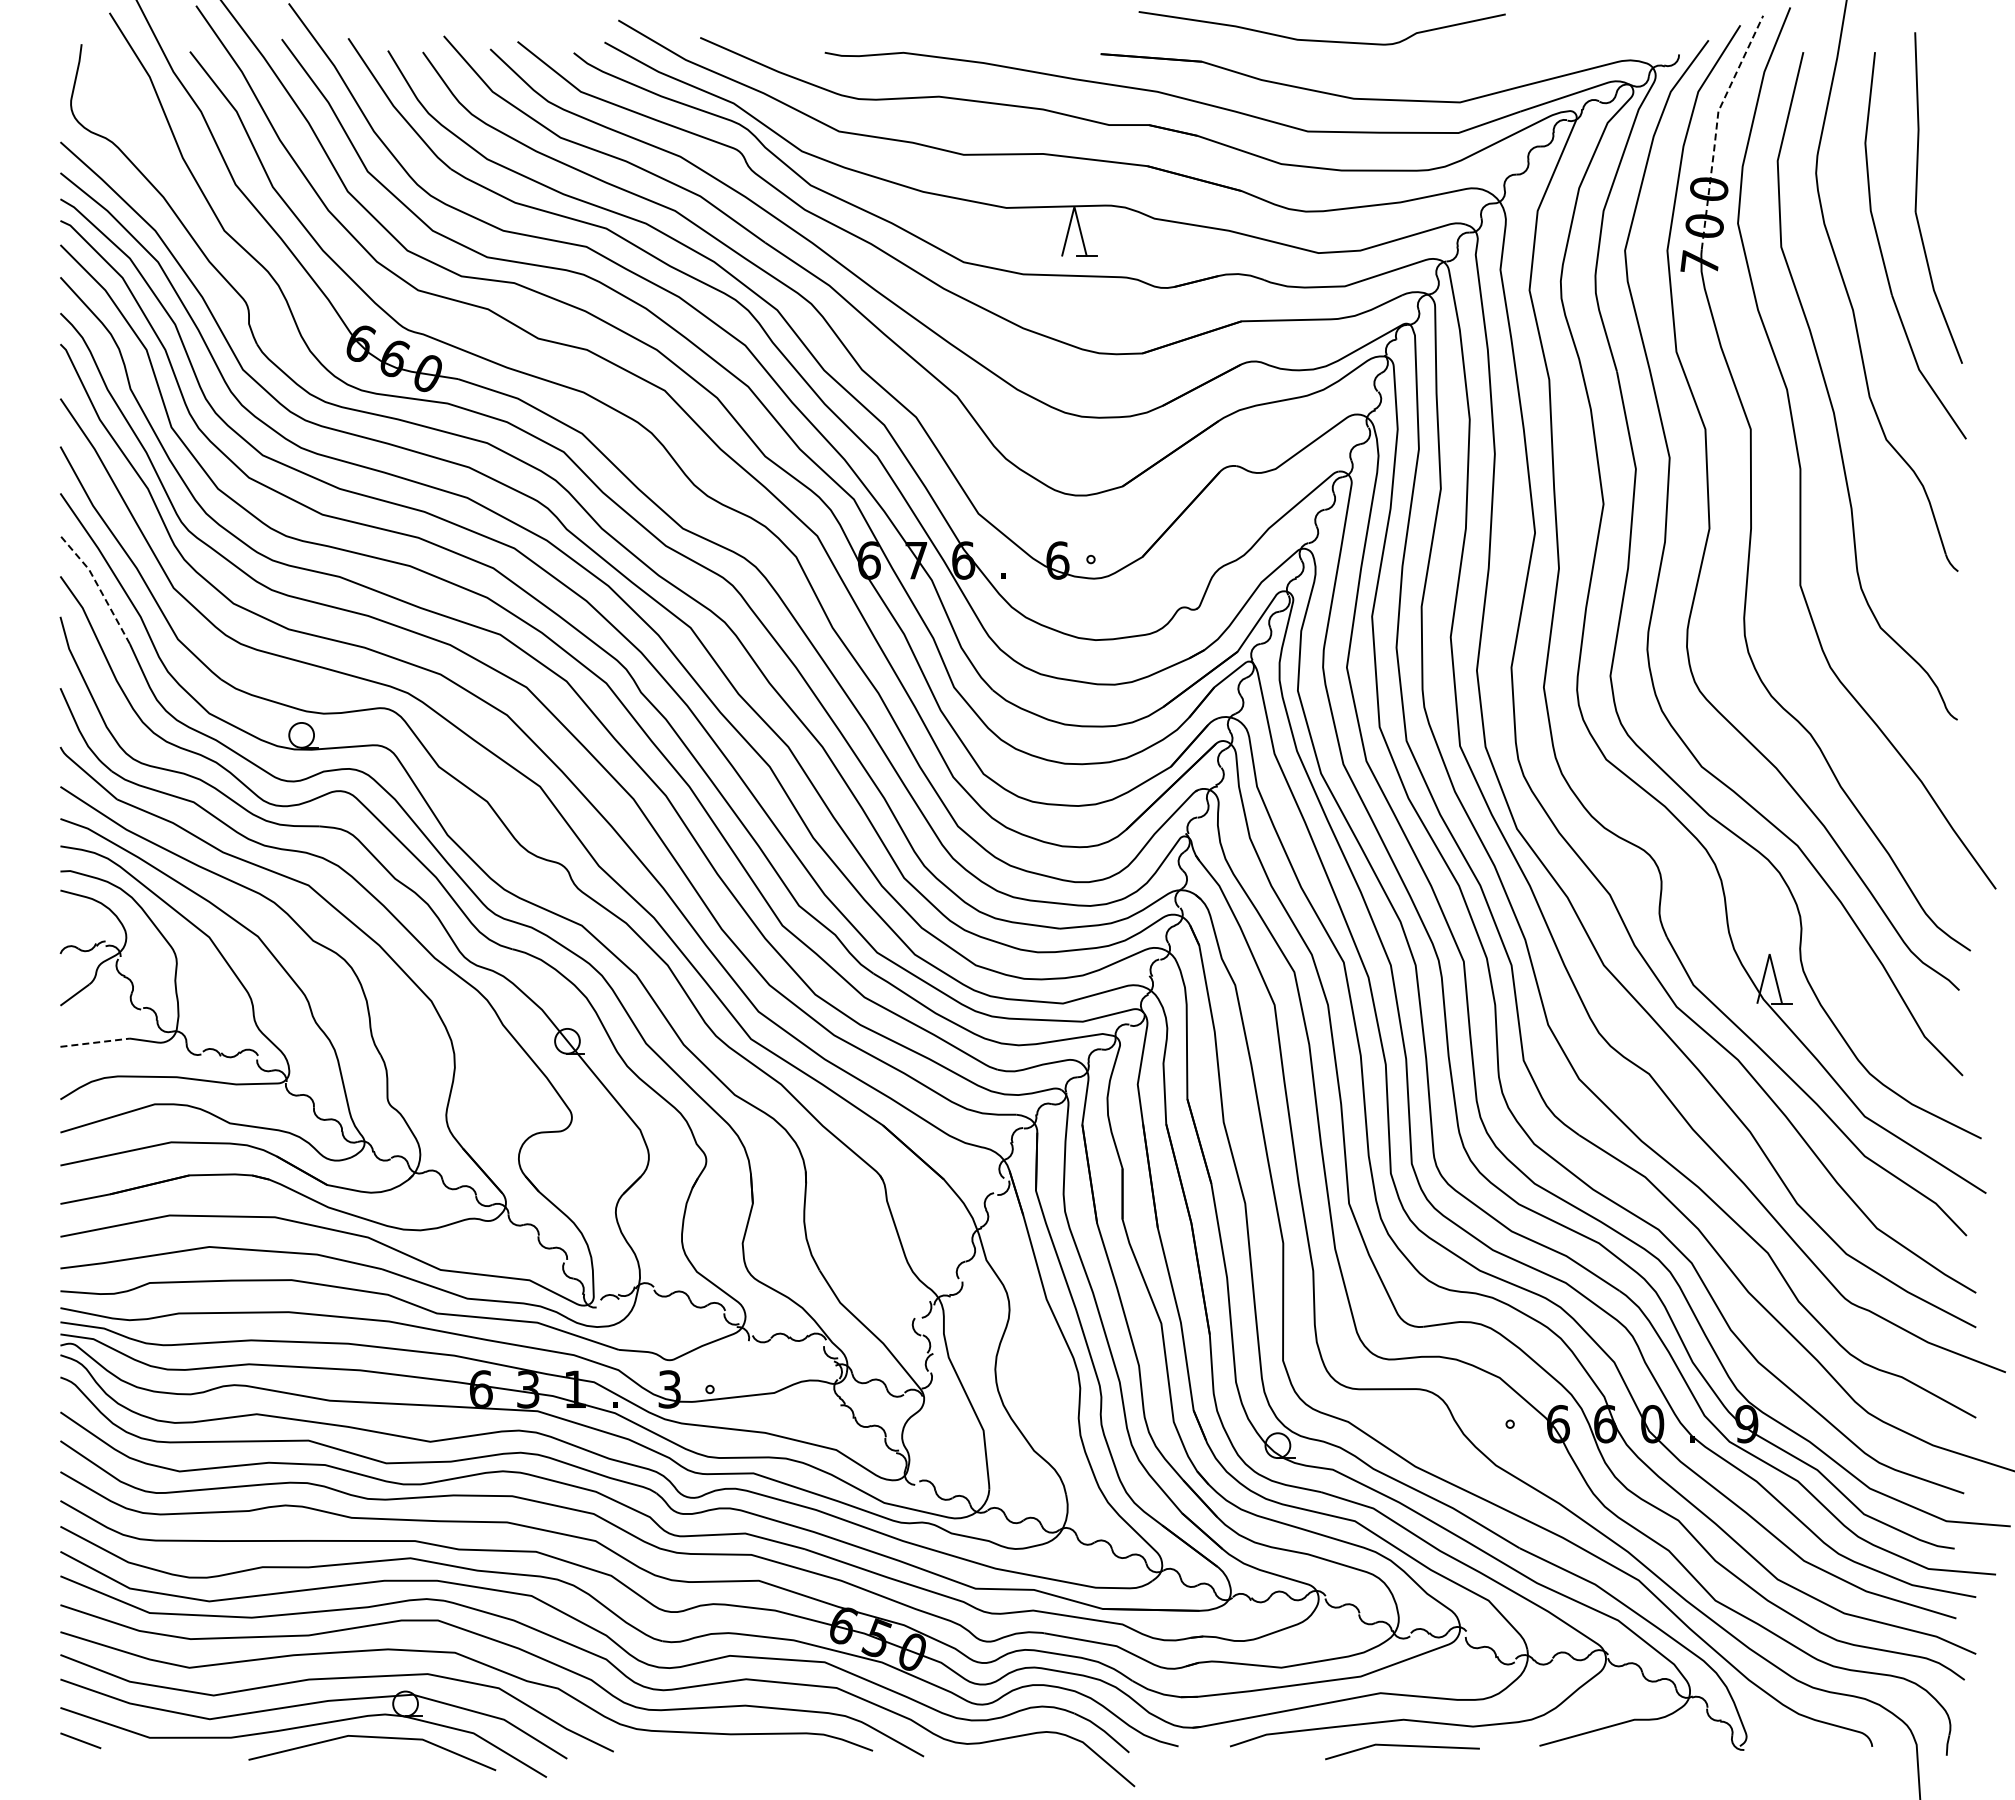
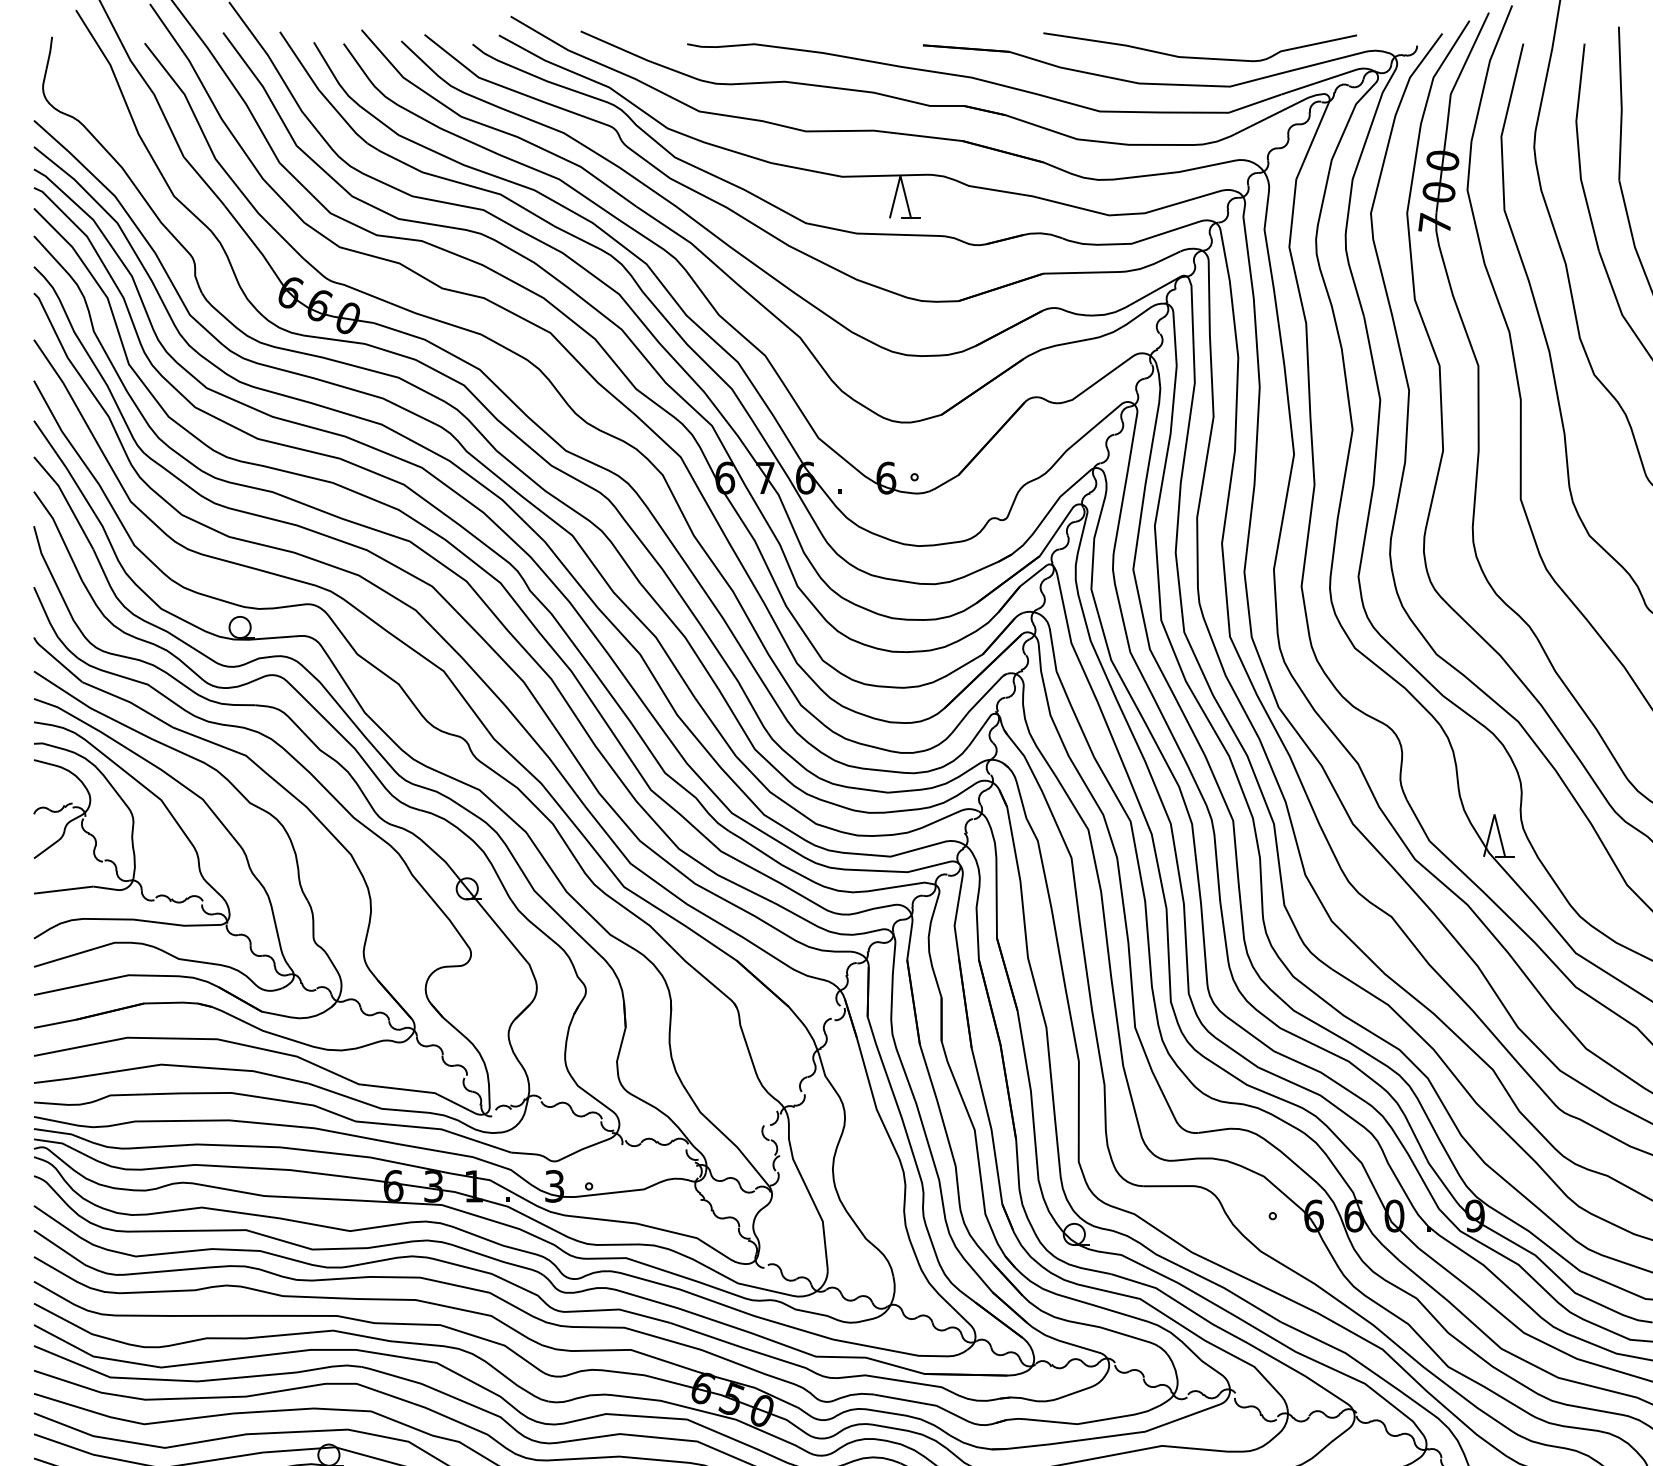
curve: (1321, 40) -> (1199, 57), moved
line: (1716, 127) -> (1449, 108), dashed -> solid
line: (98, 586) -> (66, 500), dashed -> solid
line: (95, 1042) -> (63, 889), dashed -> solid

